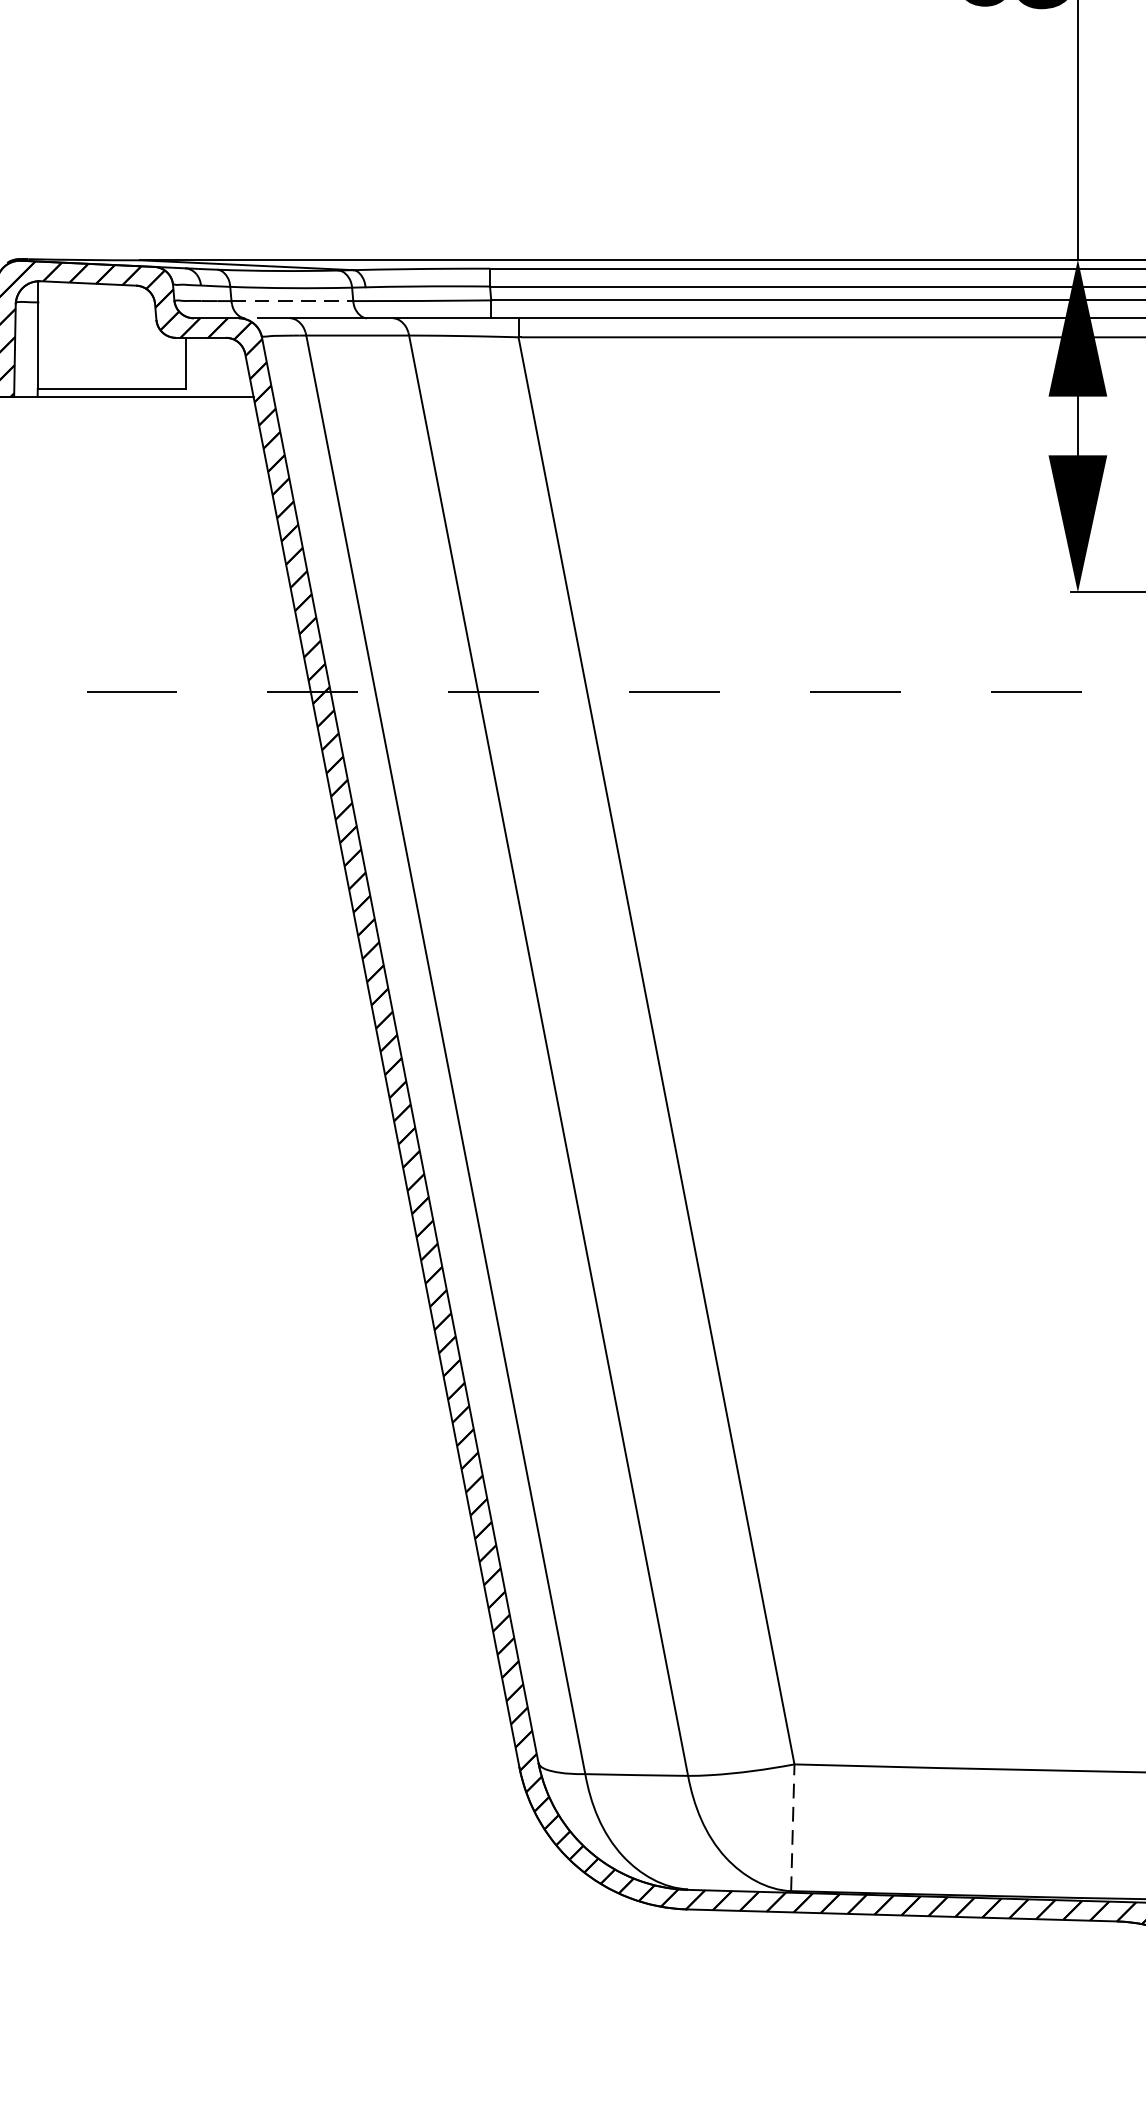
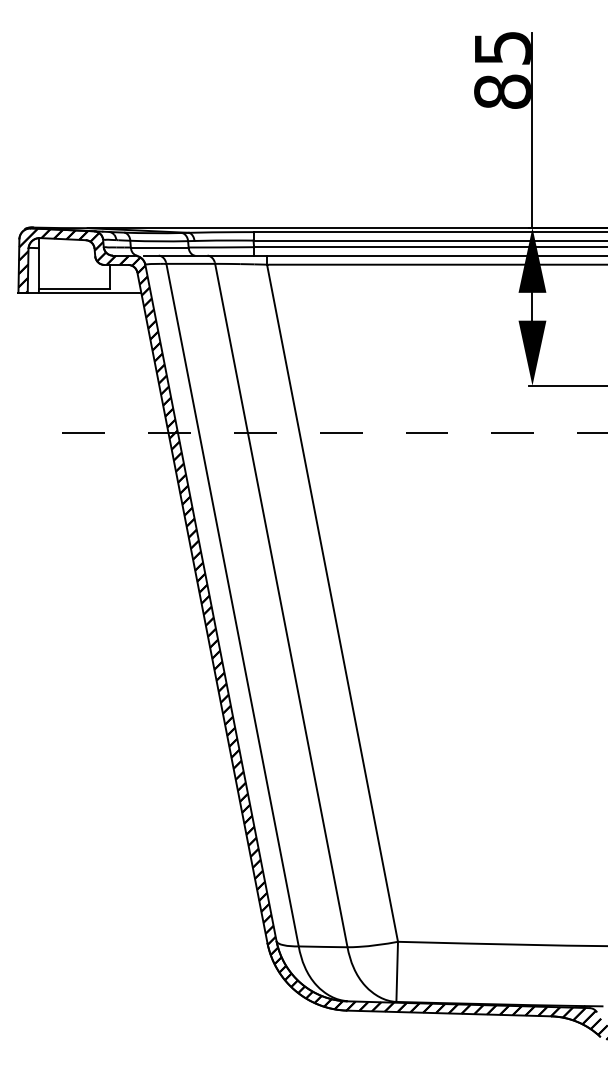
line: (291, 301) -> (159, 247), dashed -> solid
line: (793, 1826) -> (397, 971), dashed -> solid

